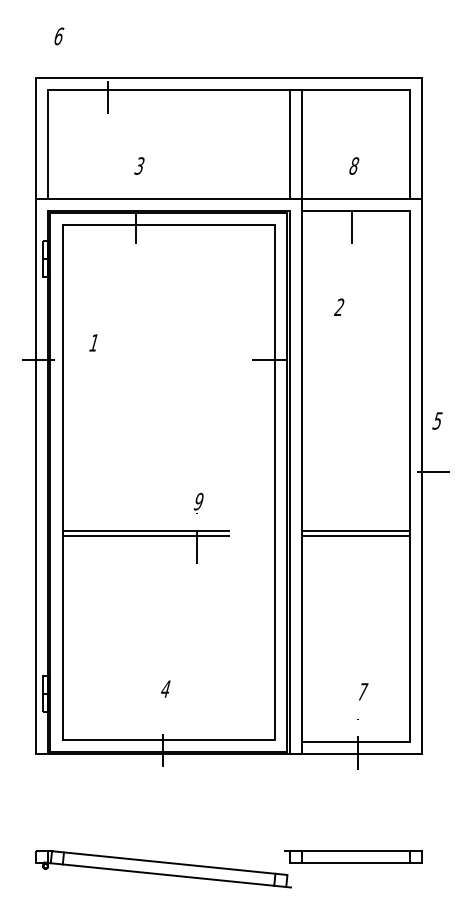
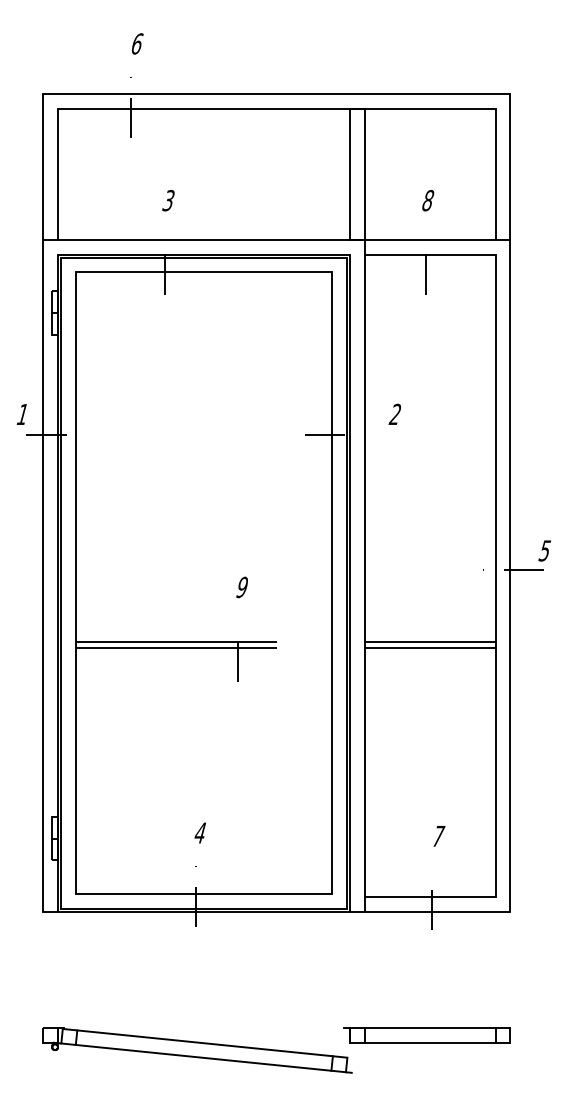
text: (59, 36) -> (137, 43), moved
text: (338, 306) -> (394, 413), moved
text: (93, 342) -> (21, 414), moved
text: (437, 420) -> (544, 550), moved
text: (198, 501) -> (241, 587), moved

